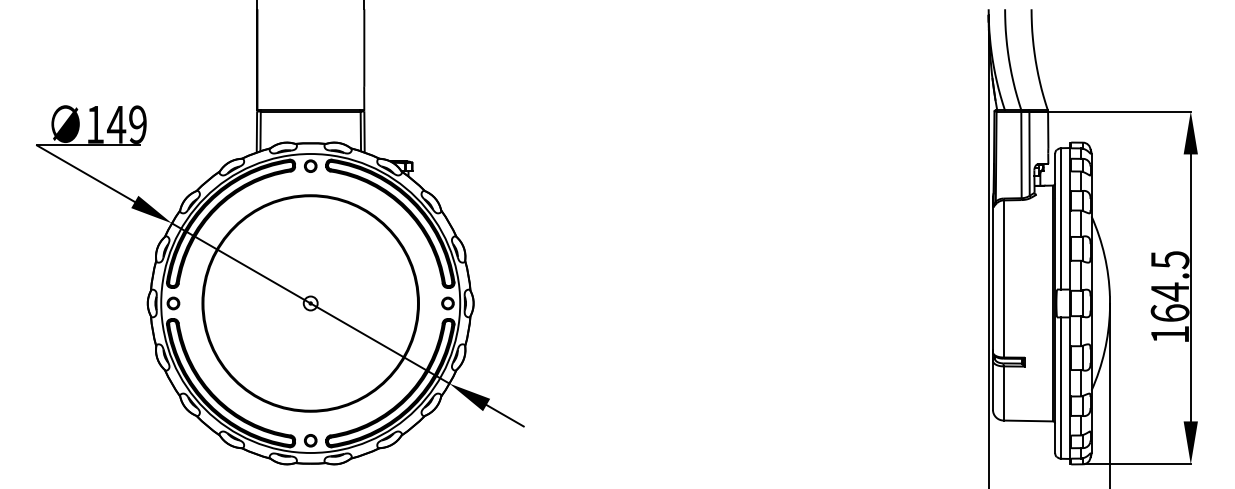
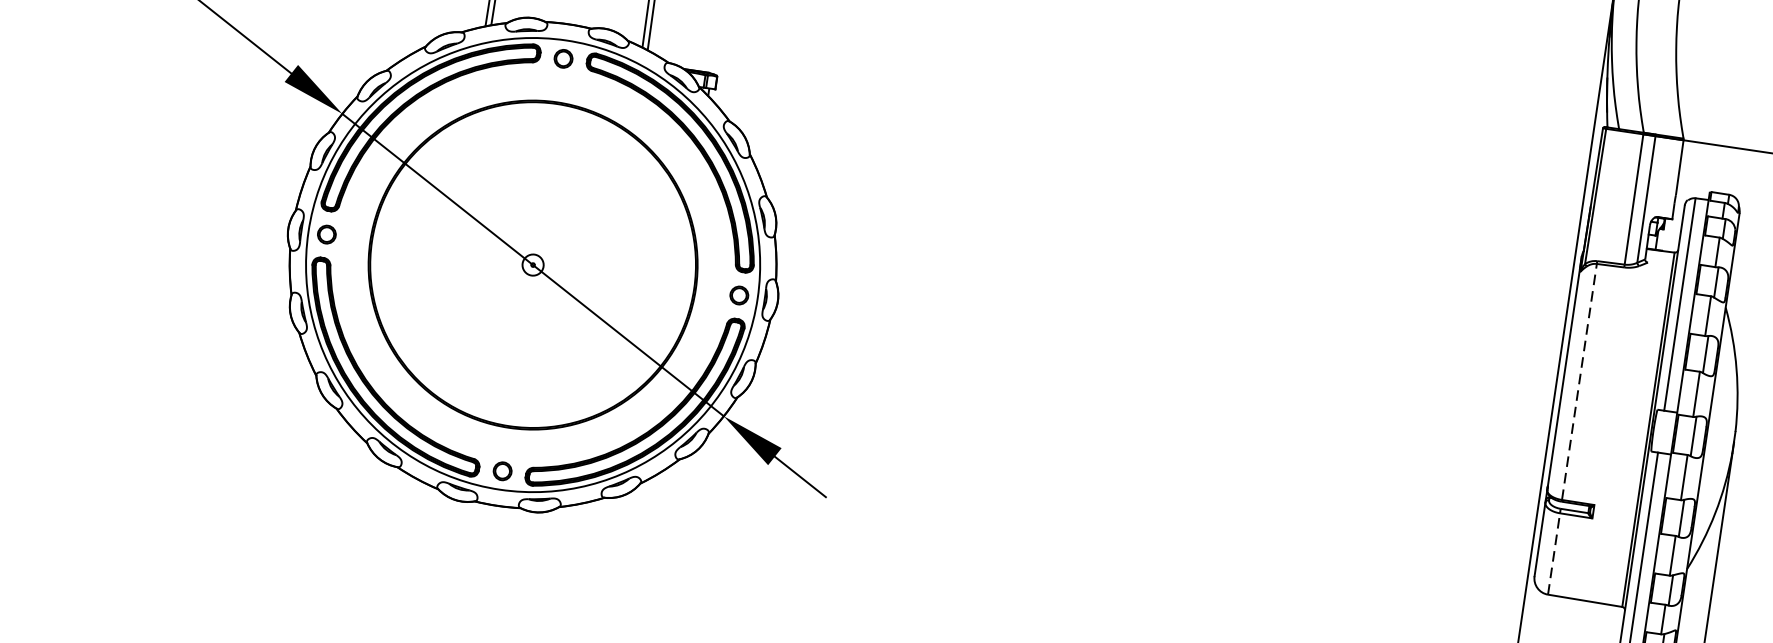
line: (1003, 278) -> (1579, 381), solid -> dashed
line: (1003, 392) -> (1554, 552), solid -> dashed

